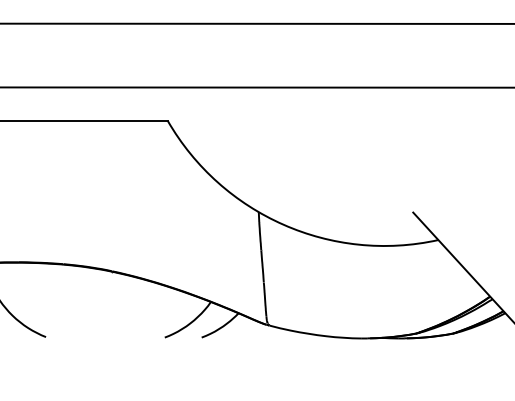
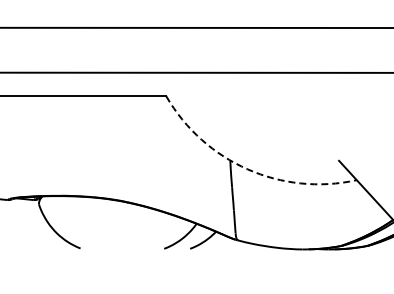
arc: (283, 224) -> (247, 169), solid -> dashed

